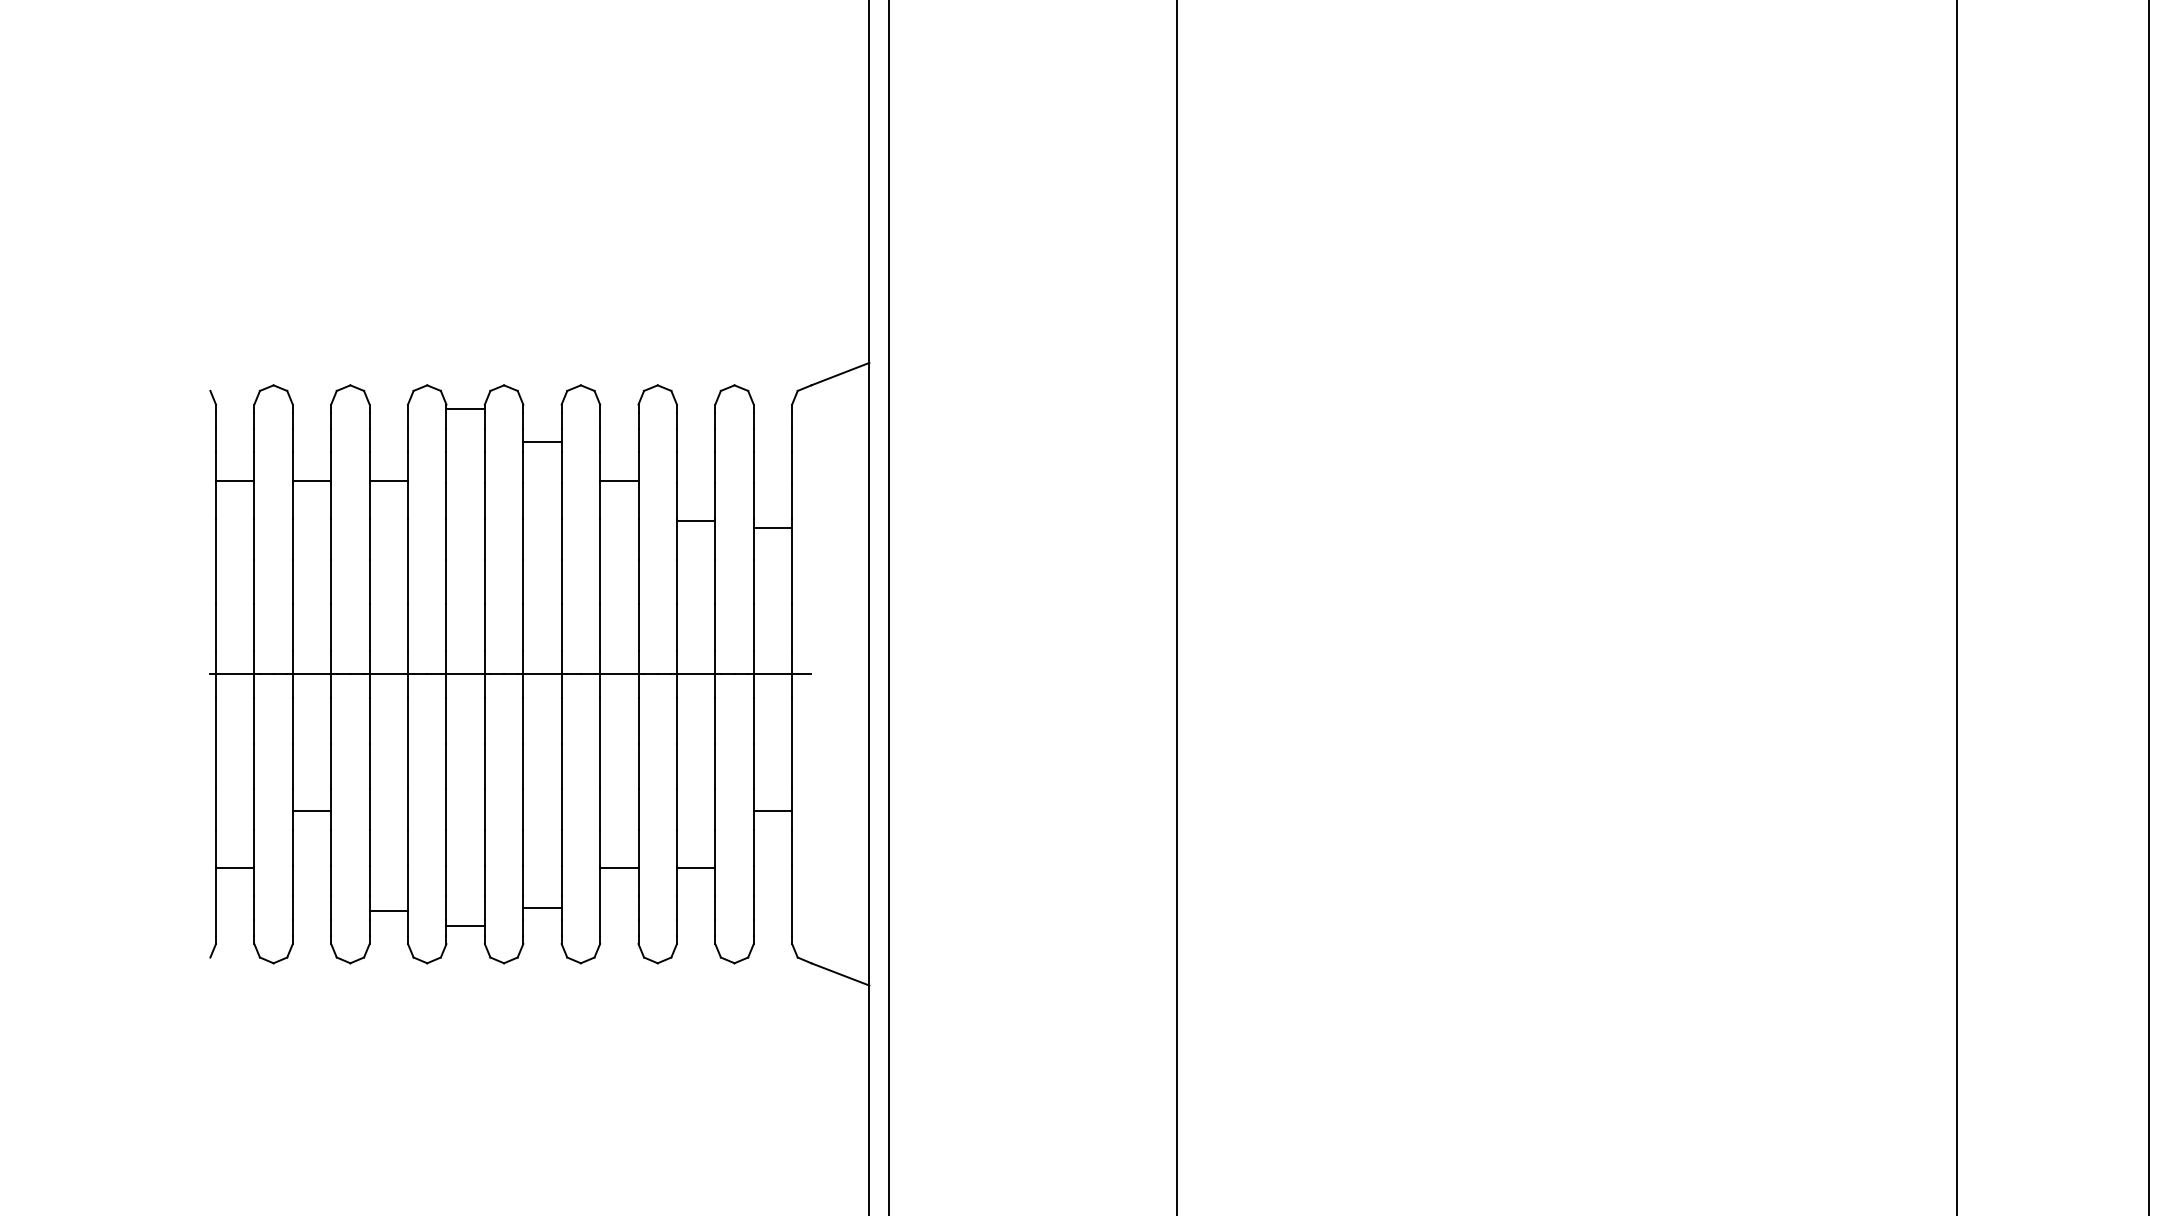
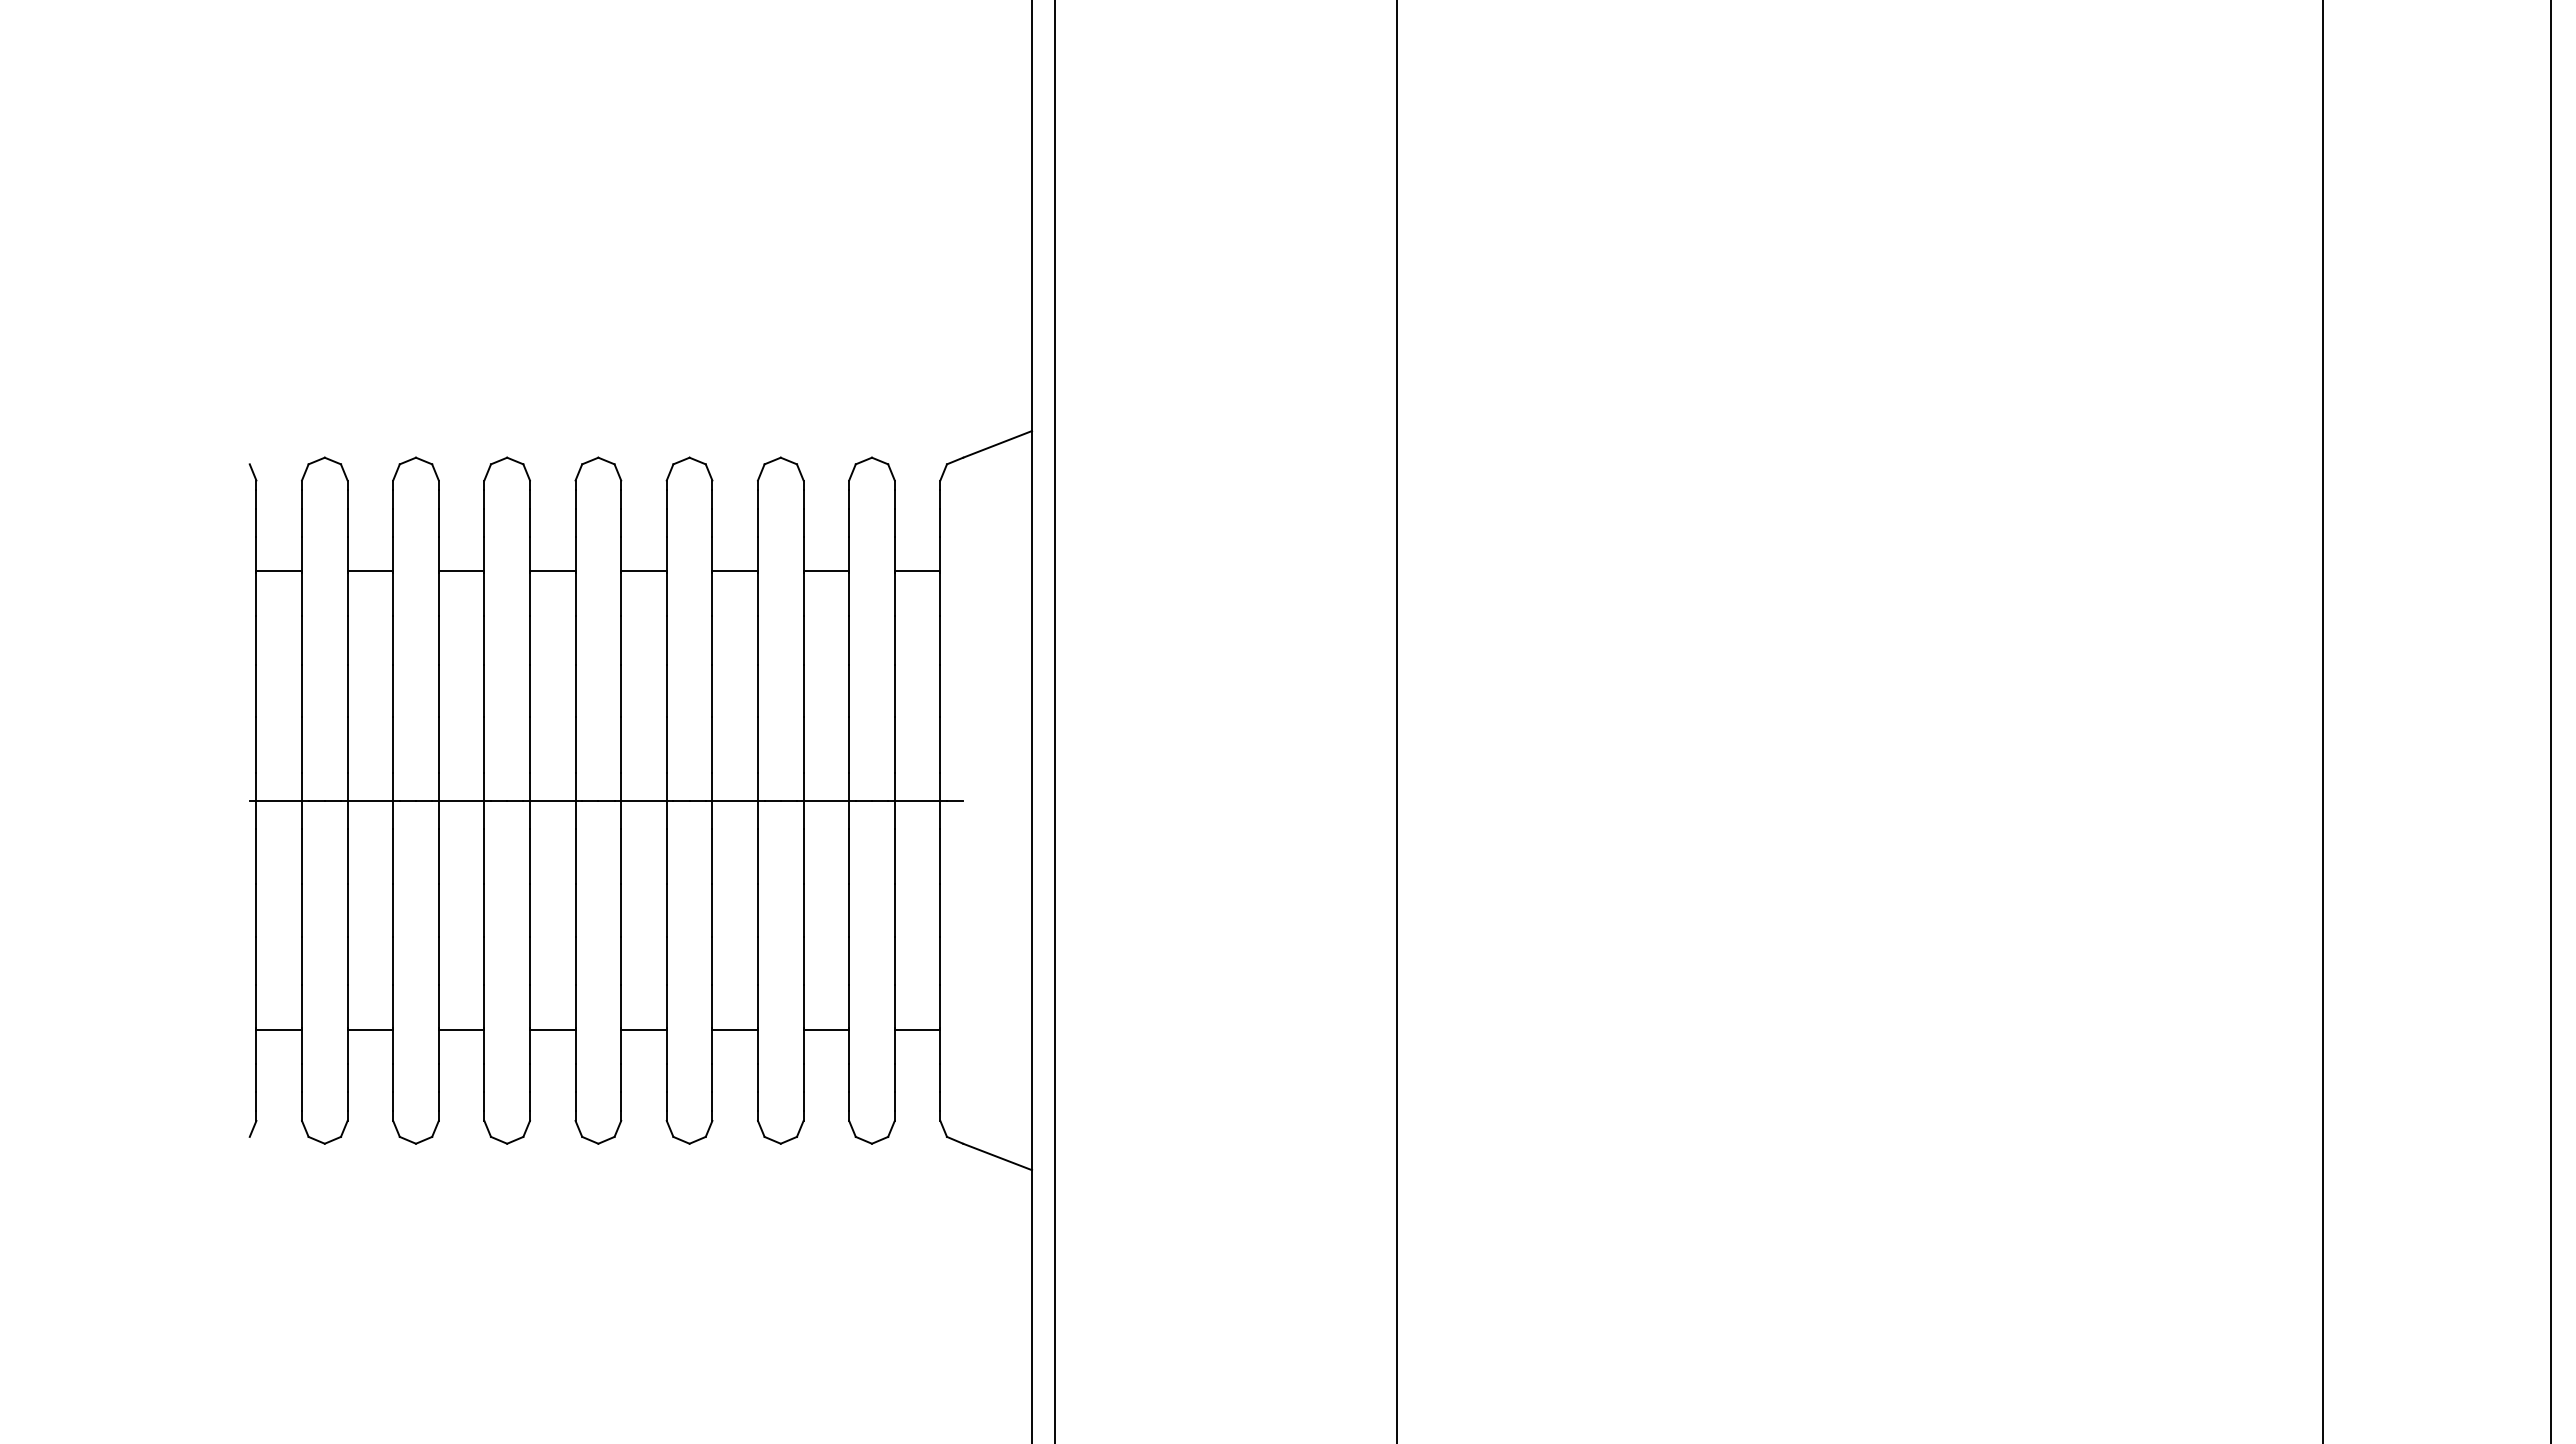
line: (465, 408) -> (552, 570), moved
line: (542, 441) -> (643, 570), moved
line: (696, 520) -> (826, 570), moved
line: (772, 527) -> (917, 570), moved
line: (312, 810) -> (370, 1030), moved
line: (772, 810) -> (917, 1030), moved
line: (542, 908) -> (643, 1030), moved
line: (388, 910) -> (461, 1030), moved
line: (465, 926) -> (552, 1030), moved

